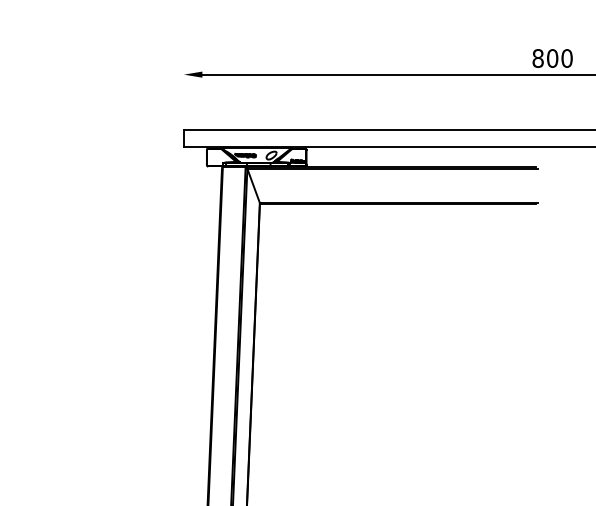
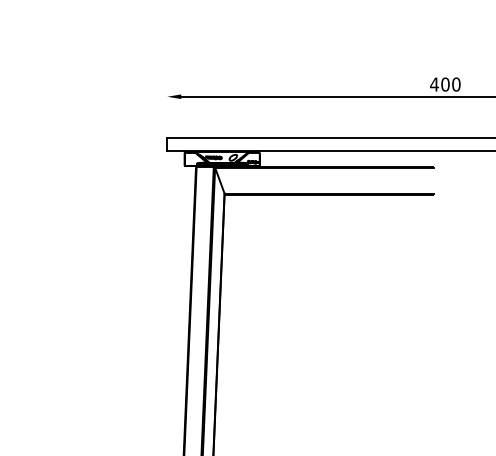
text: (538, 58) -> (434, 84), 800 -> 400

